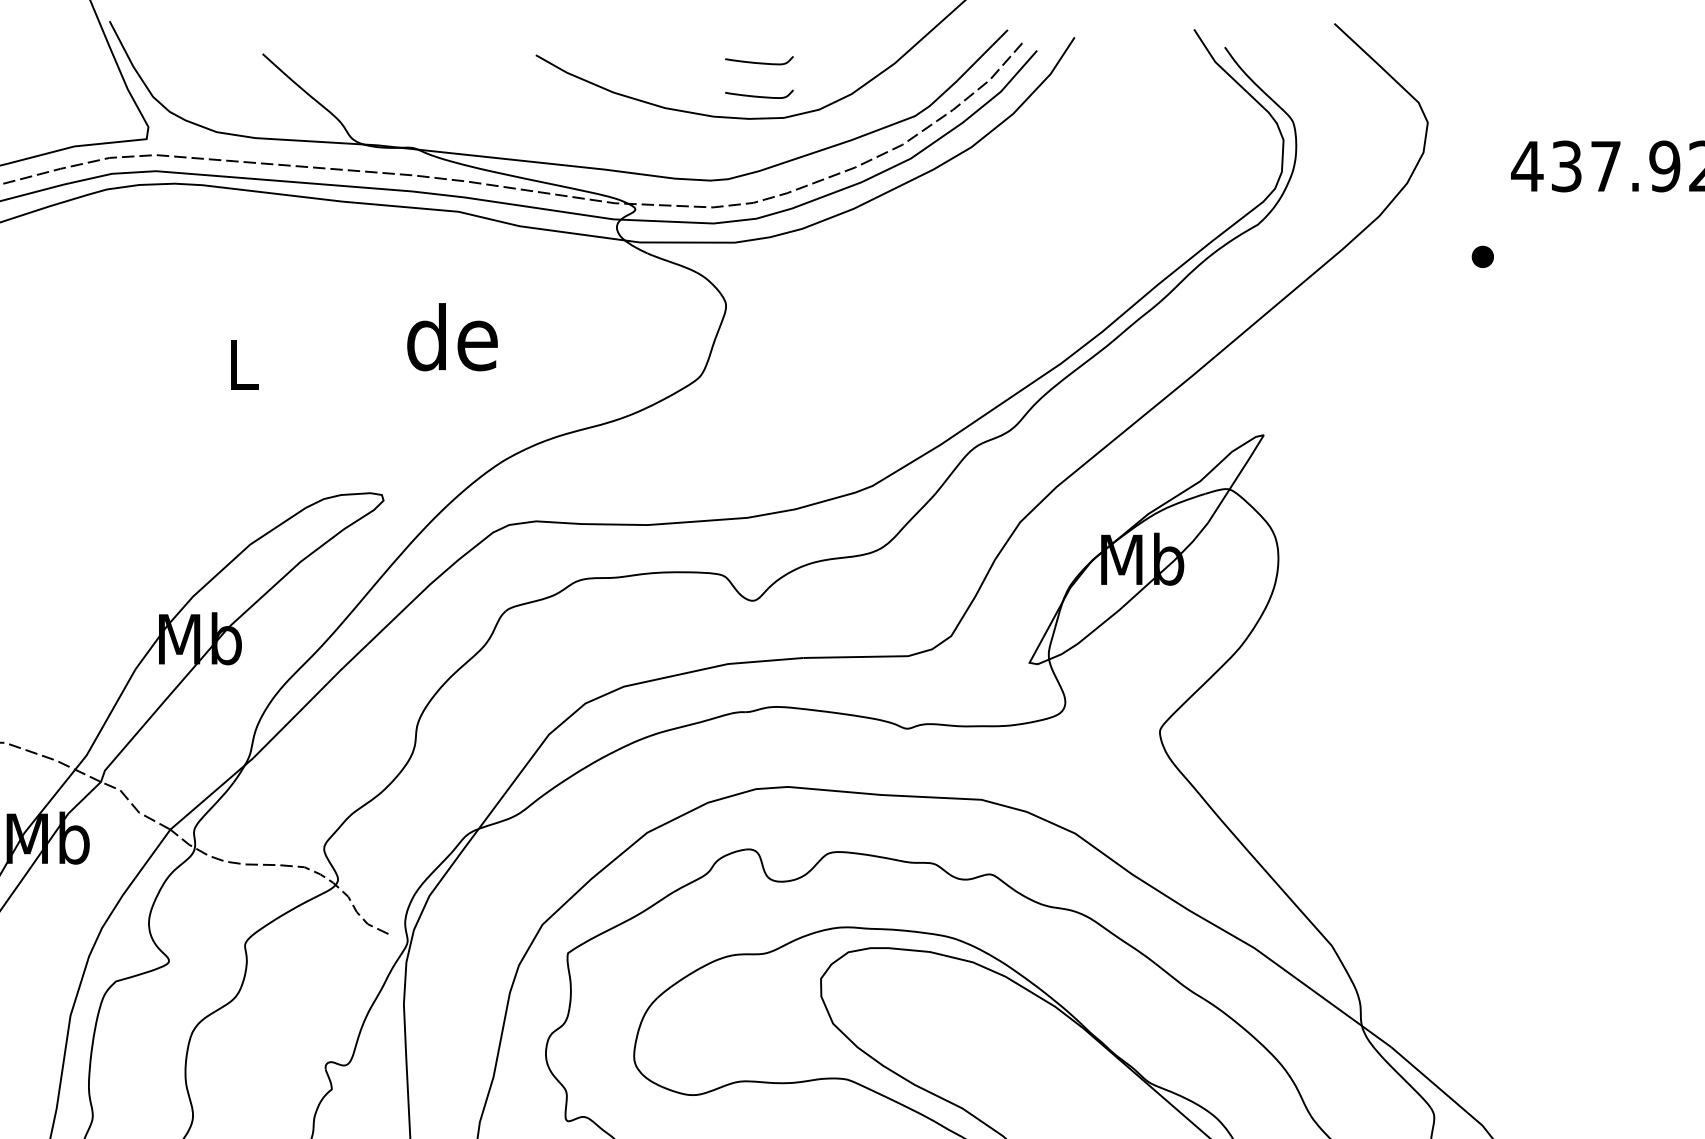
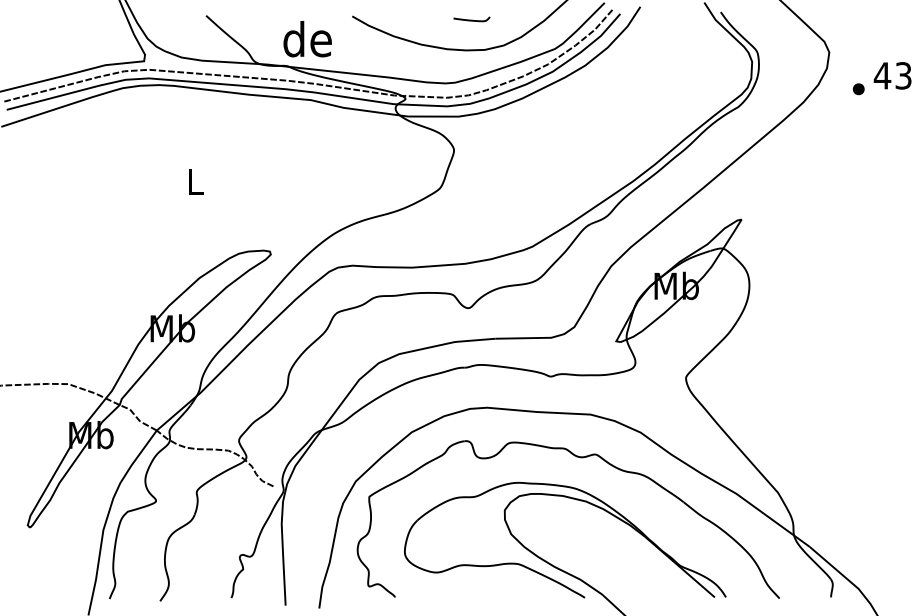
curve: (758, 94) -> (471, 37), removed
part: (1482, 257) -> (858, 89), moved
text: (452, 337) -> (307, 39), moved

